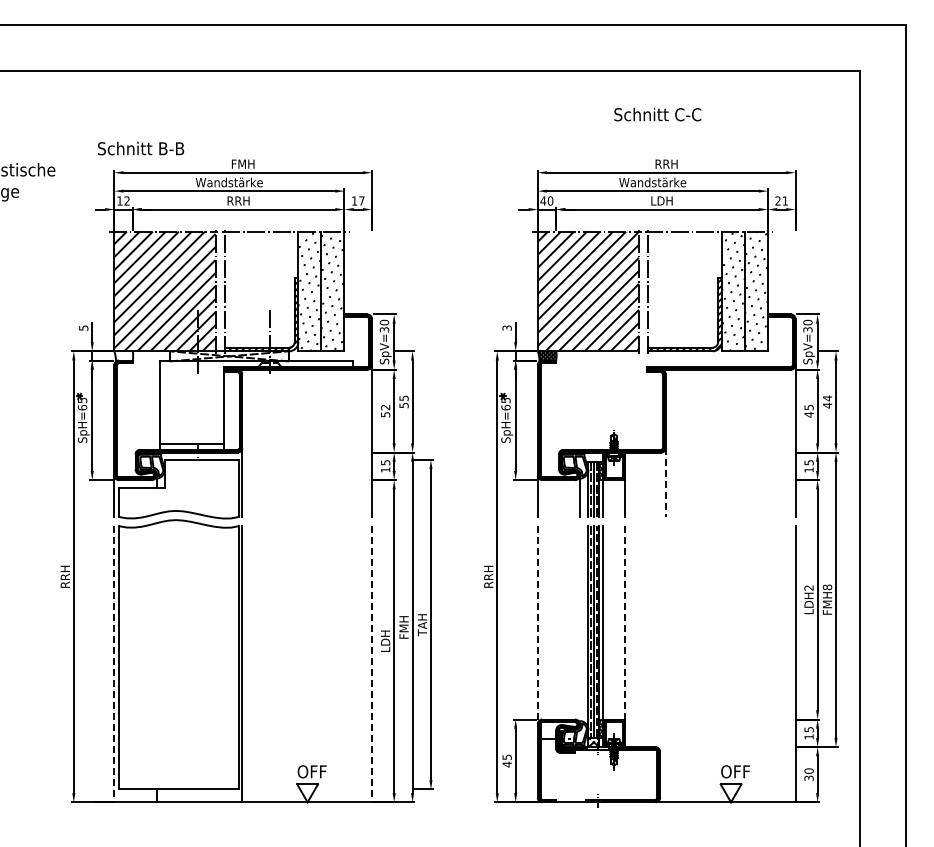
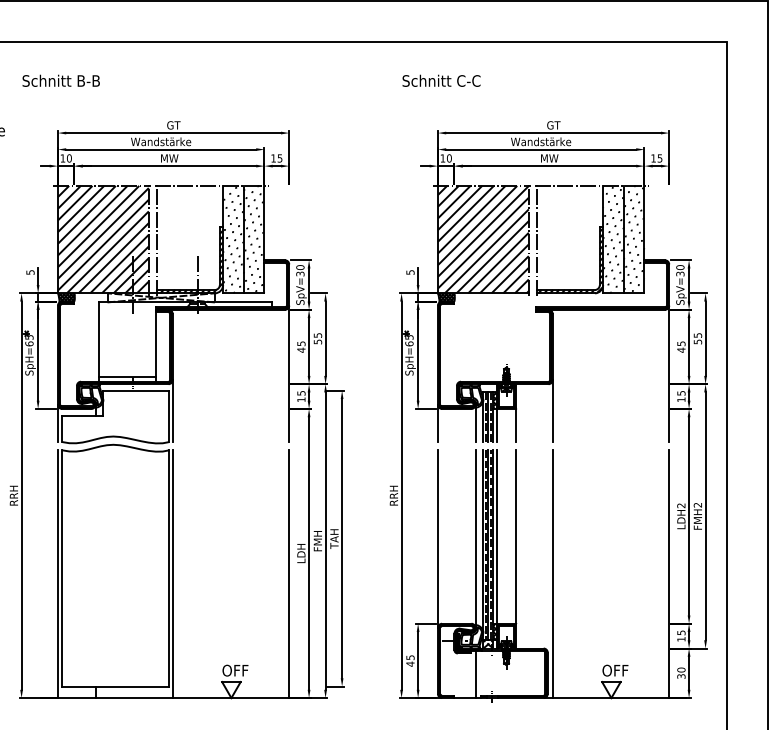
text: (657, 114) -> (441, 80), moved
text: (141, 148) -> (61, 80), moved
text: (242, 163) -> (172, 124), FMH -> GT
text: (666, 163) -> (553, 124), RRH -> GT
text: (126, 200) -> (68, 157), 12 -> 10
text: (238, 200) -> (169, 157), RRH -> MW
text: (361, 200) -> (279, 157), 17 -> 15
text: (543, 200) -> (443, 157), 40 -> 10
text: (661, 200) -> (548, 157), LDH -> MW
text: (781, 200) -> (656, 157), 21 -> 15
text: (506, 327) -> (409, 271), 3 -> 5
hatch: (123, 355) -> (66, 297), added
text: (827, 401) -> (697, 338), 44 -> 55
text: (385, 411) -> (301, 347), 52 -> 45
line: (665, 482) -> (552, 411), dashed -> solid
text: (827, 587) -> (697, 505), FMH8 -> FMH2
line: (625, 623) -> (516, 537), dashed -> solid
line: (537, 625) -> (437, 539), dashed -> solid
line: (580, 625) -> (476, 539), added
line: (114, 664) -> (58, 574), dashed -> solid
line: (372, 664) -> (289, 574), dashed -> solid
line: (665, 664) -> (552, 574), added
line: (580, 775) -> (476, 673), added

